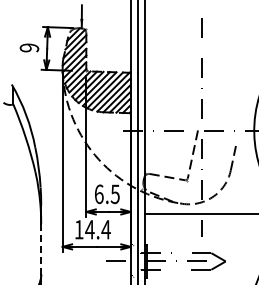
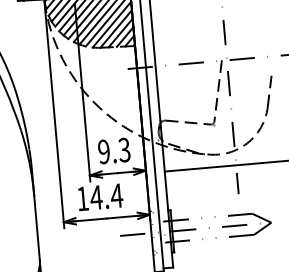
text: (106, 194) -> (113, 151), 6.5 -> 9.3
line: (41, 249) -> (37, 227), dashed -> solid

